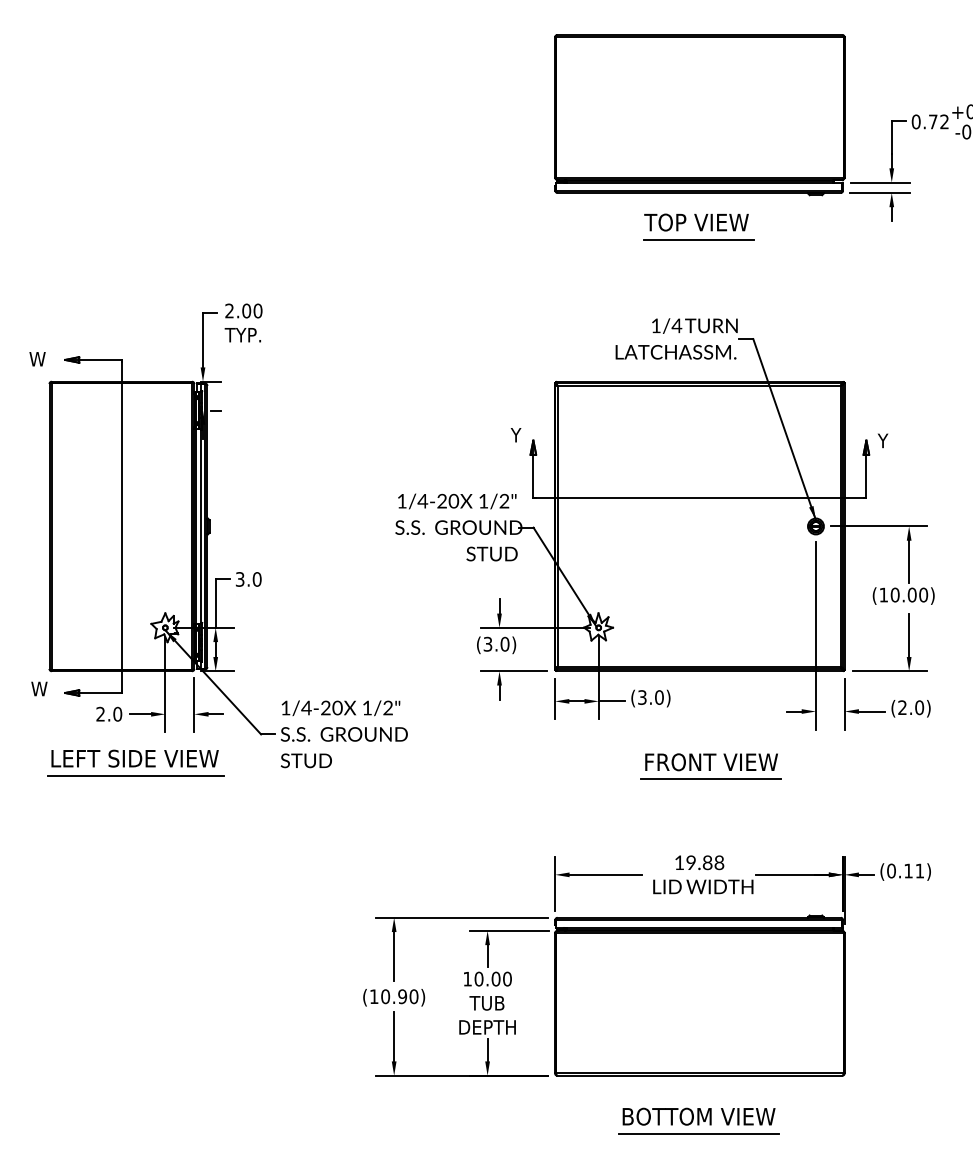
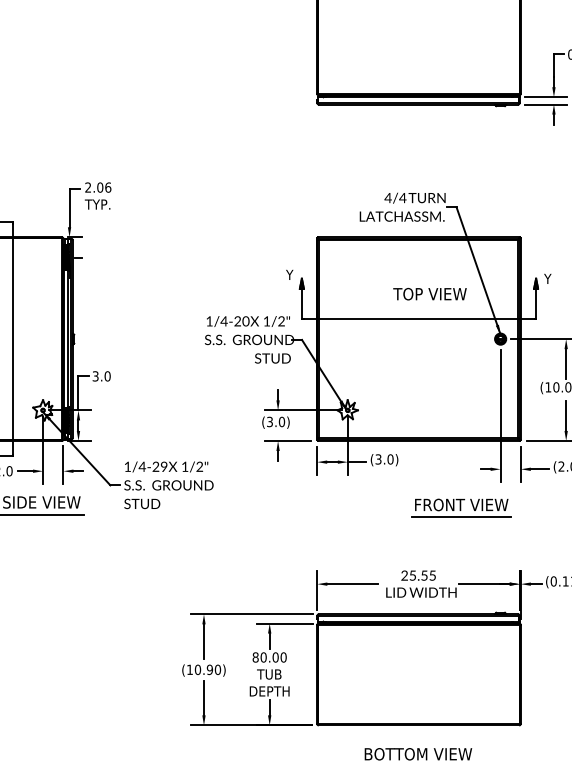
text: (696, 222) -> (429, 294), moved
line: (698, 239) -> (418, 137), removed
text: (257, 310) -> (107, 187), 2.00 -> 2.06
text: (655, 325) -> (387, 197), 1/4 -> 4/4
text: (337, 708) -> (164, 467), 1/4-20 -> 1/4-29
part: (710, 766) -> (460, 507), moved
text: (699, 862) -> (418, 575), 19.88 -> 25.55
text: (467, 978) -> (255, 657), 10.00 -> 80.00
line: (698, 1133) -> (418, 766), removed

